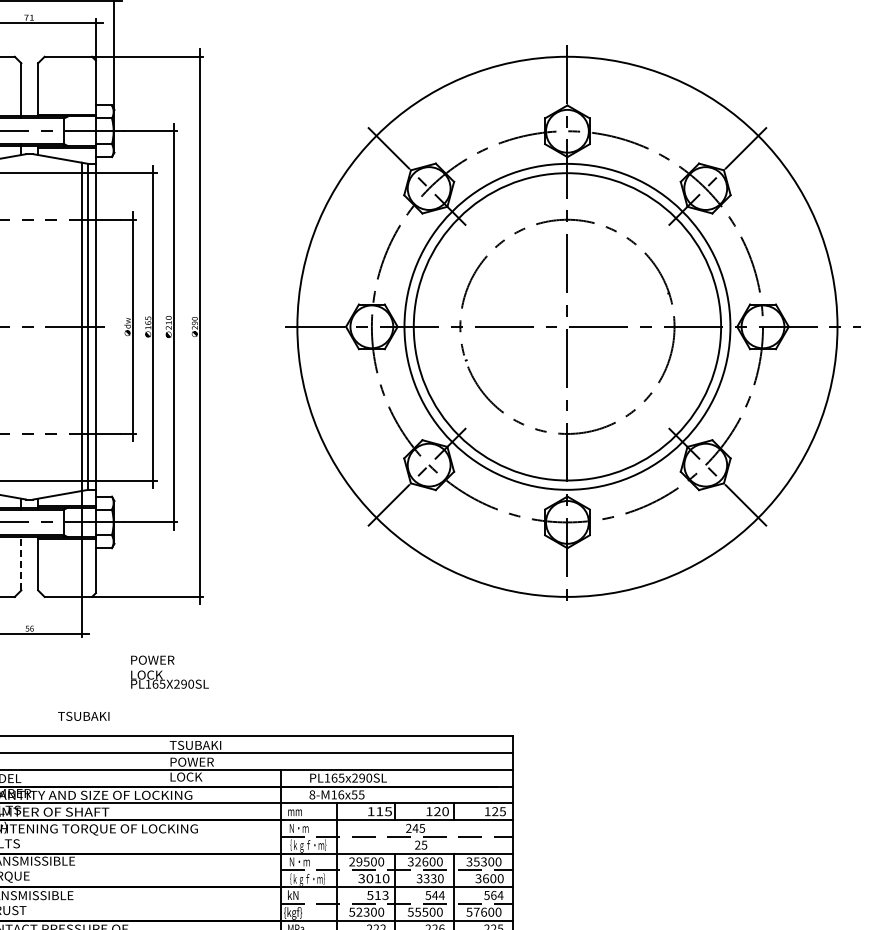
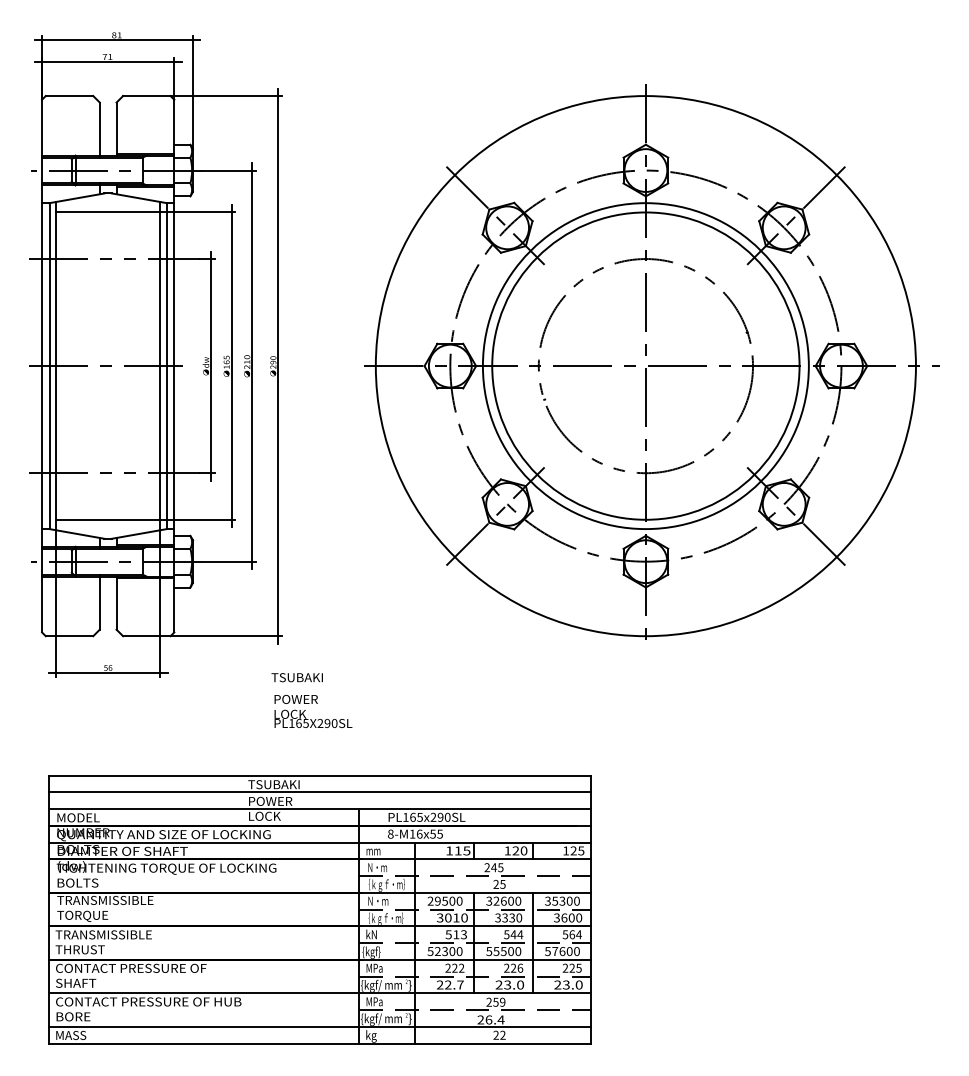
line: (21, 563) -> (99, 602), dashed -> solid
text: (170, 671) -> (313, 710), moved
text: (83, 716) -> (296, 677), moved

